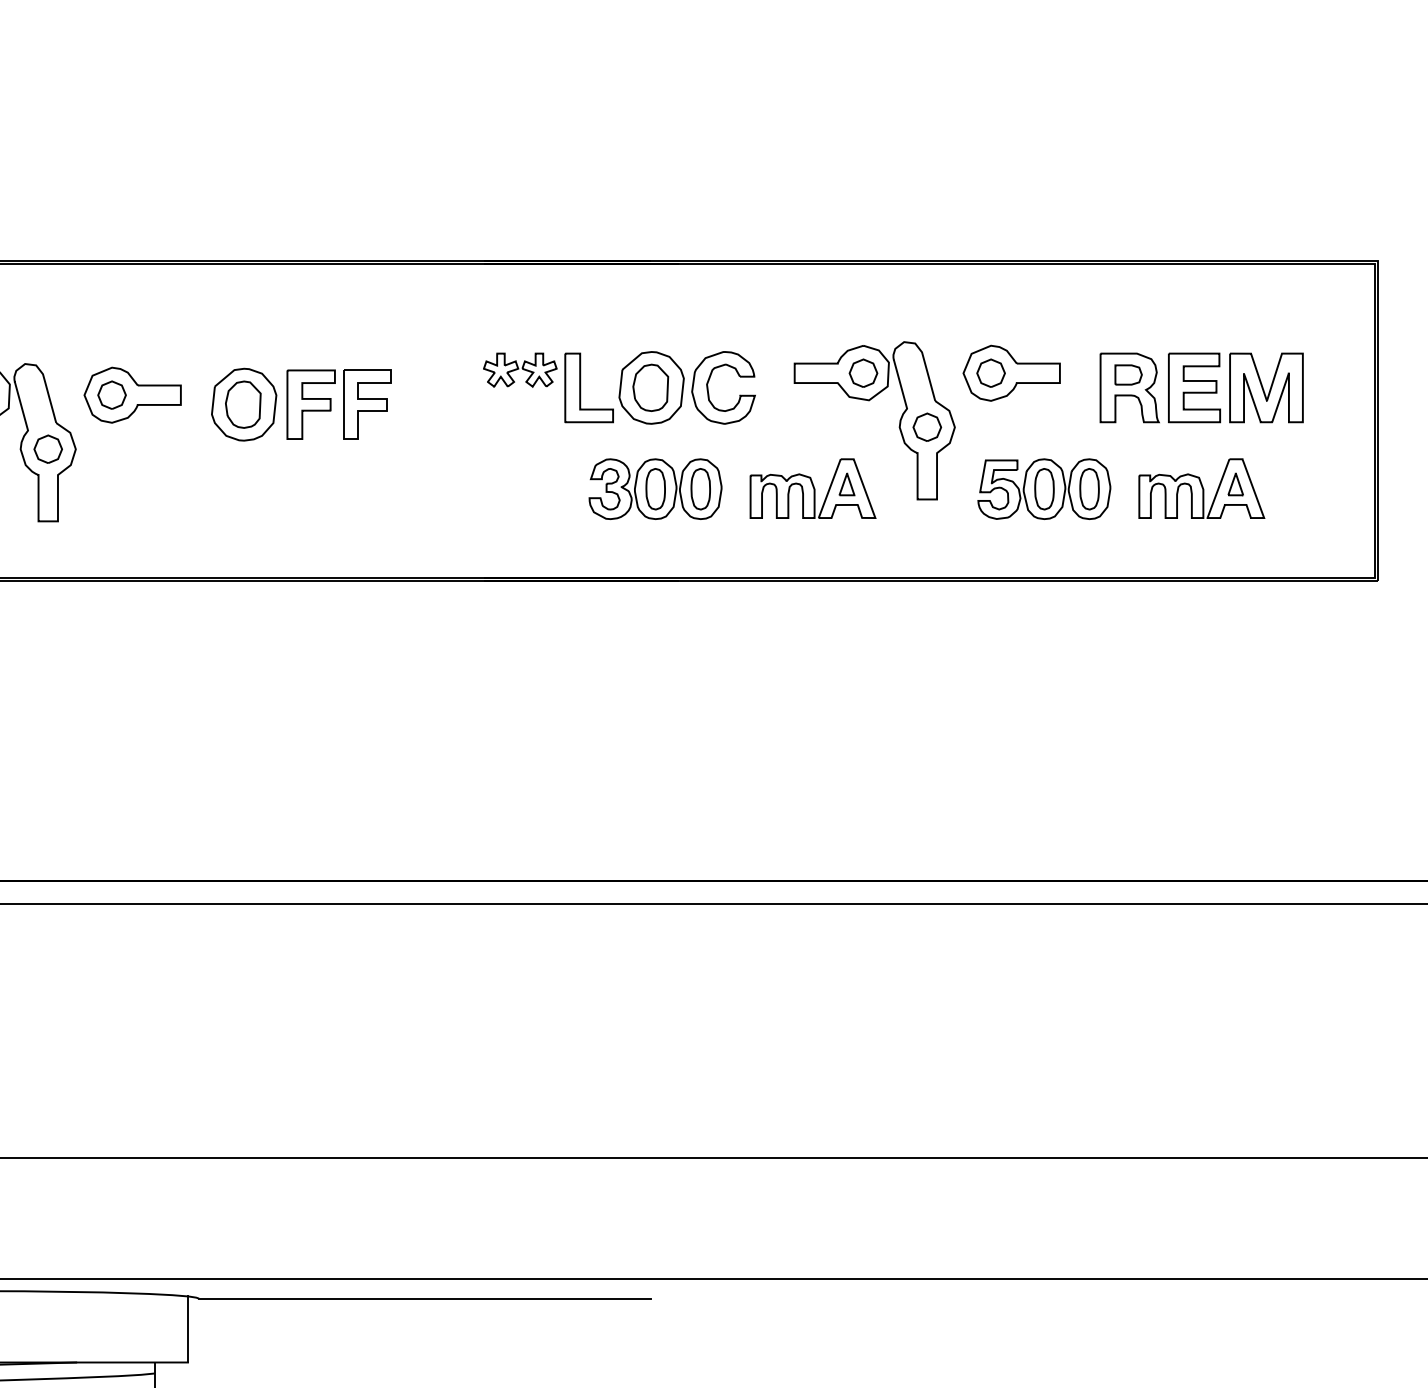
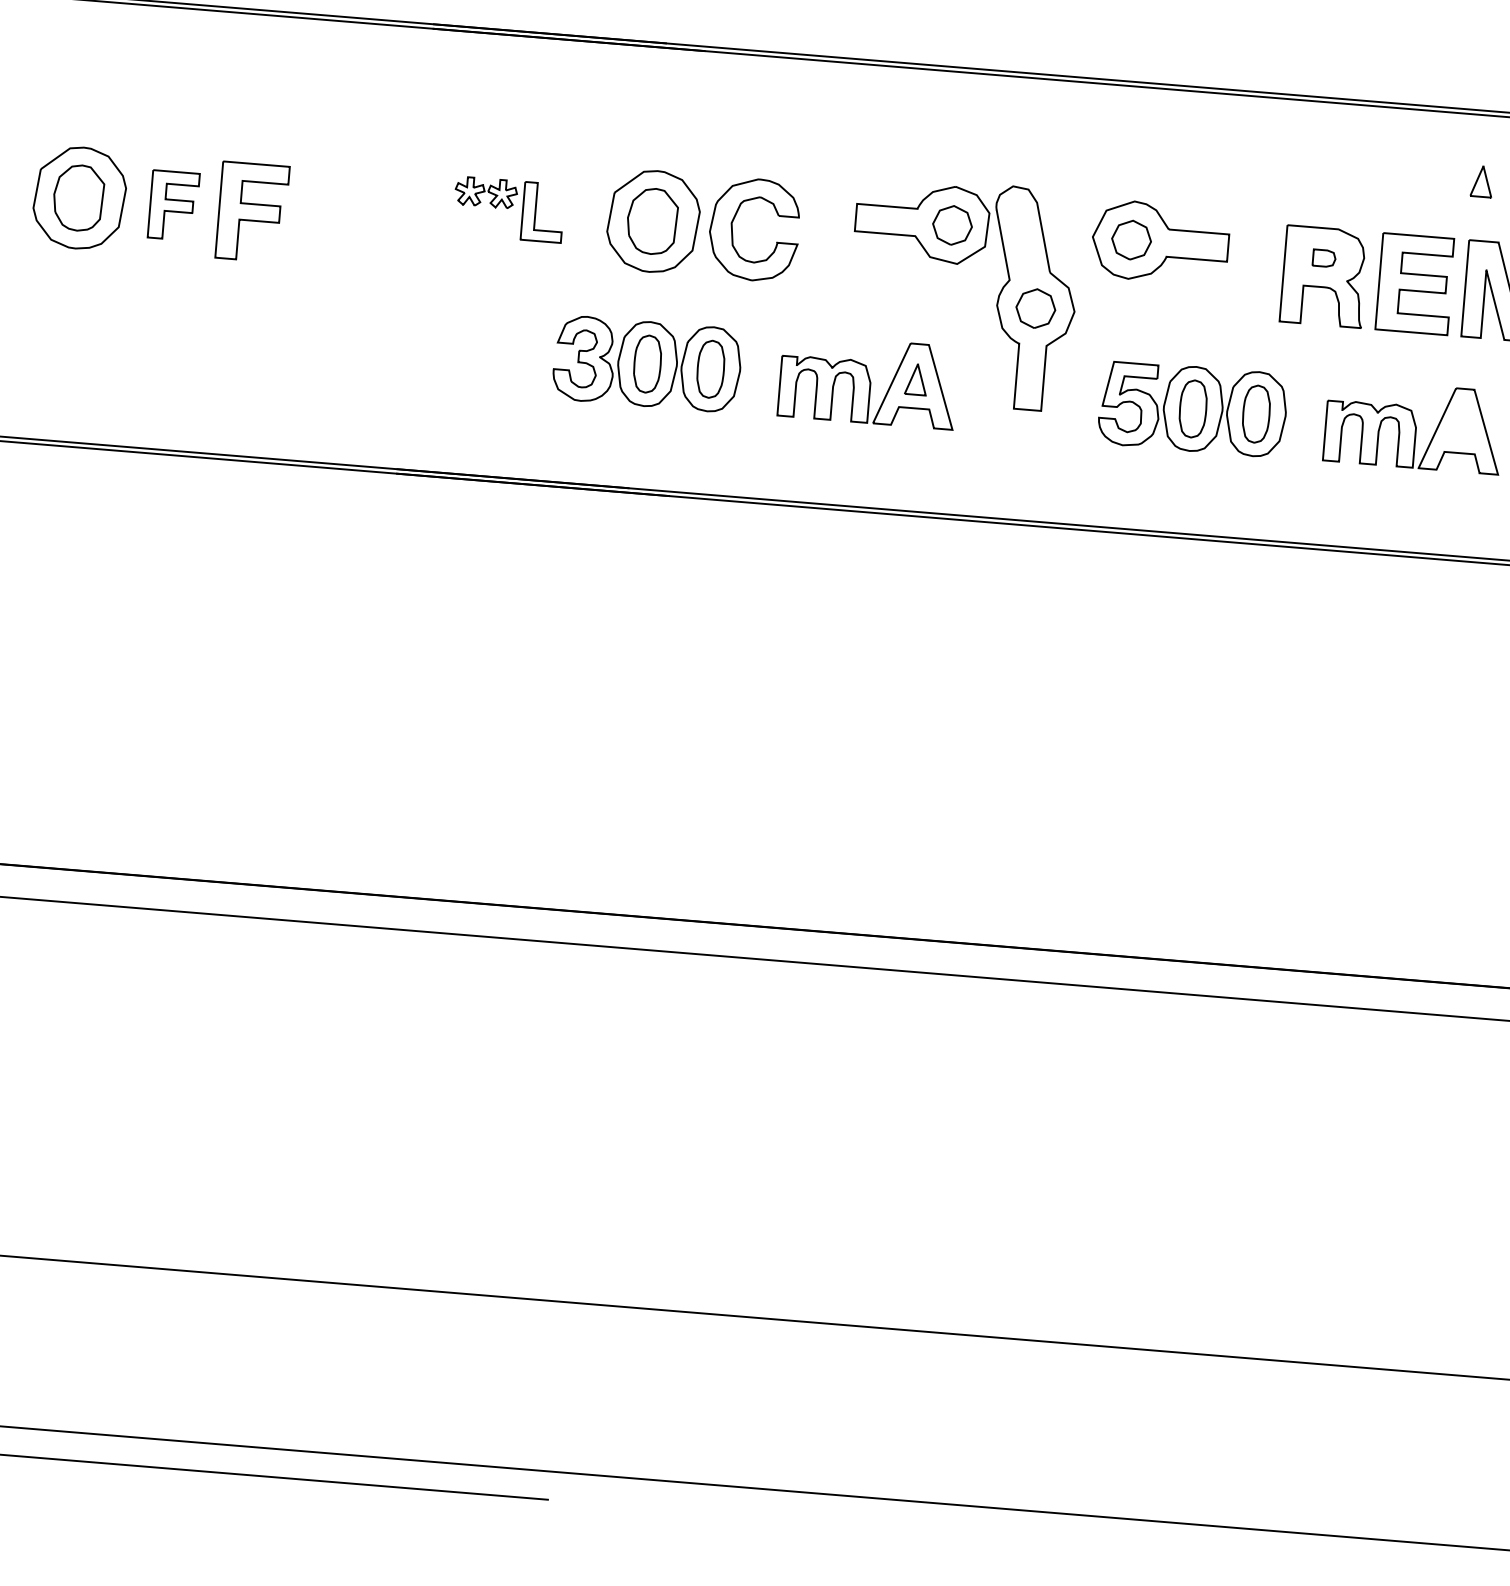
part: (1128, 374) -> (1324, 257), size x0.6
part: (548, 387) -> (508, 209), size x0.6
part: (310, 404) -> (172, 205), size x0.7
part: (1235, 484) -> (1481, 181), moved

